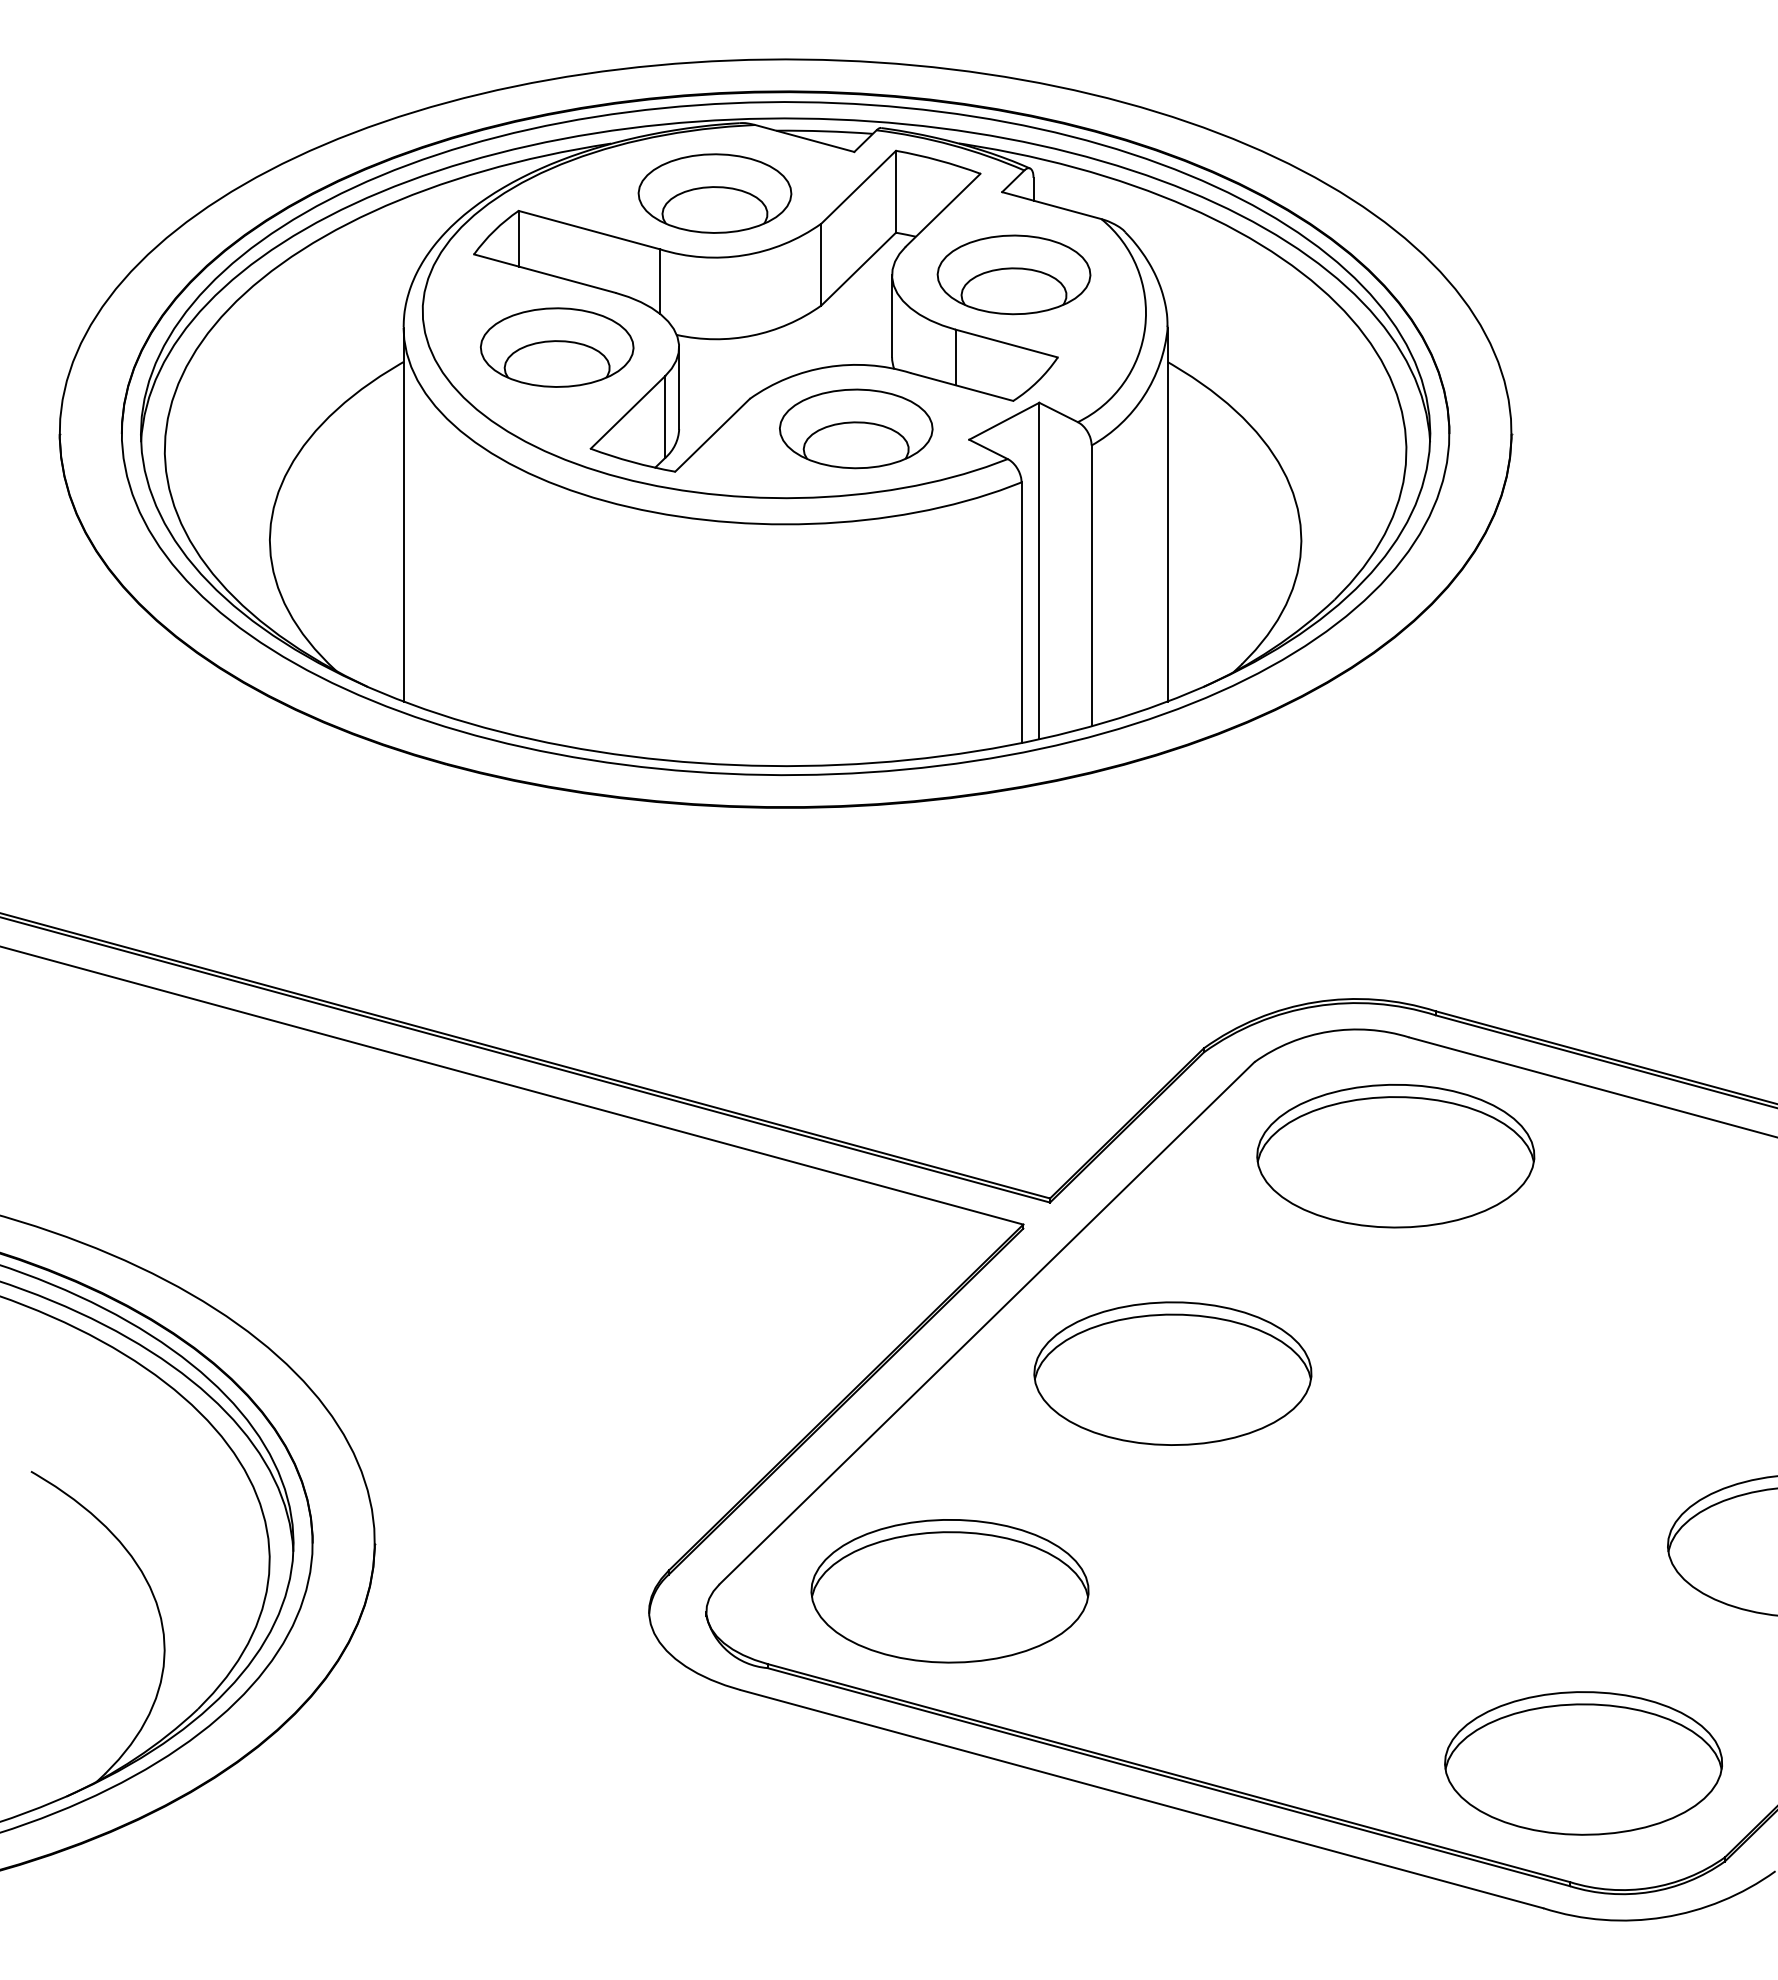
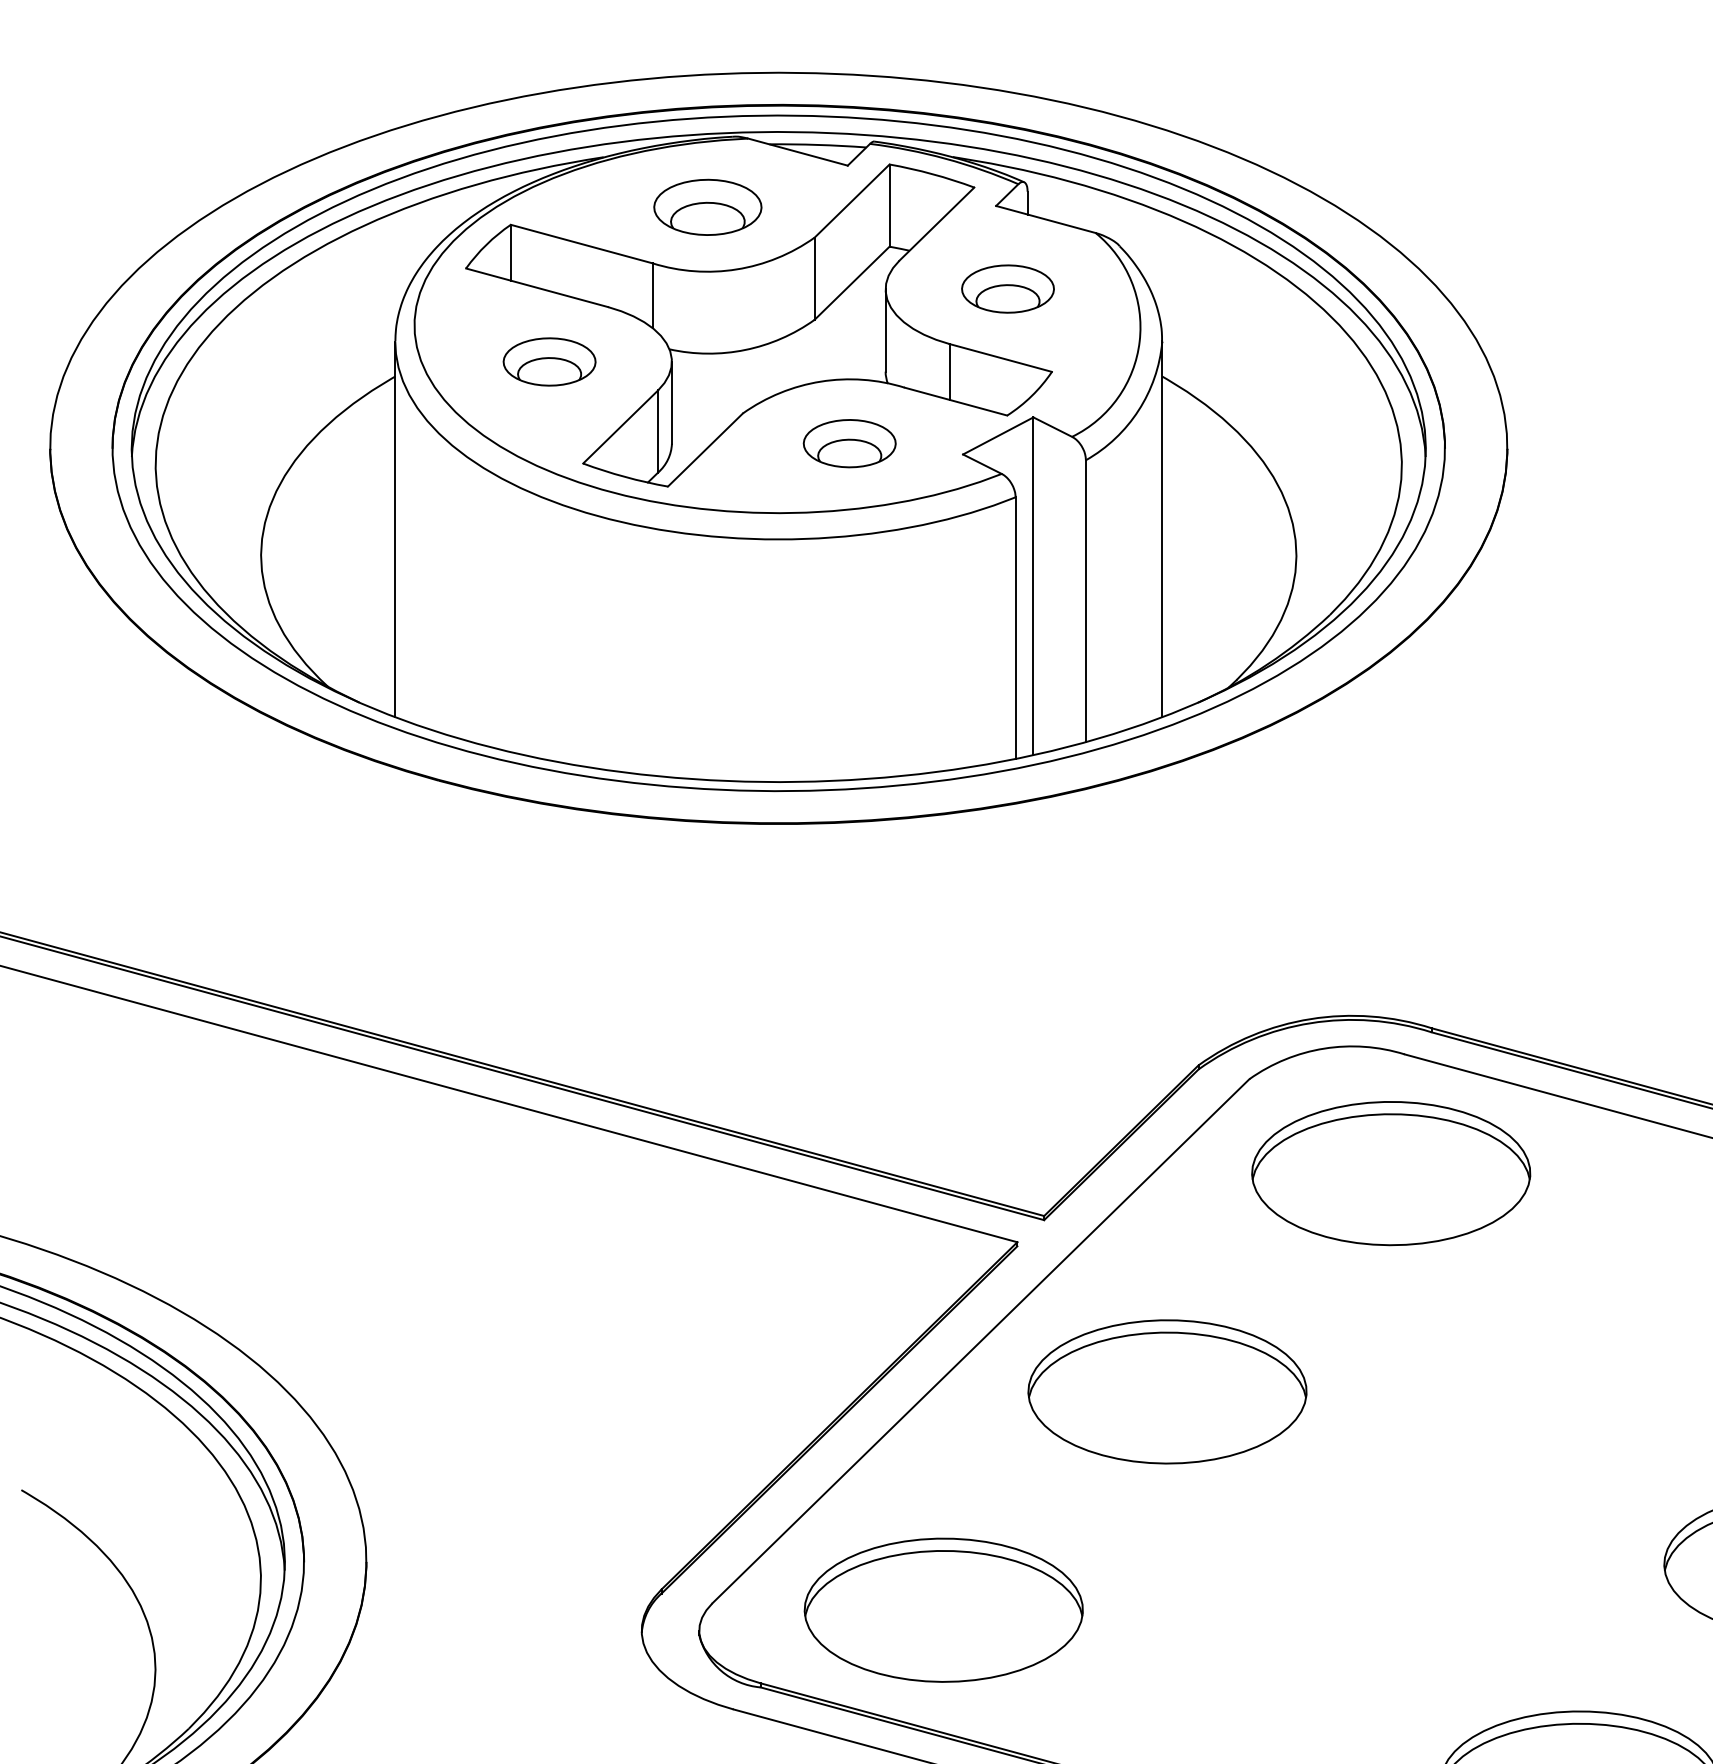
part: (714, 193) -> (707, 207), size x0.7
part: (1013, 274) -> (1007, 288), size x0.6
part: (557, 347) -> (549, 361), size x0.6
part: (856, 428) -> (849, 443), size x0.6

